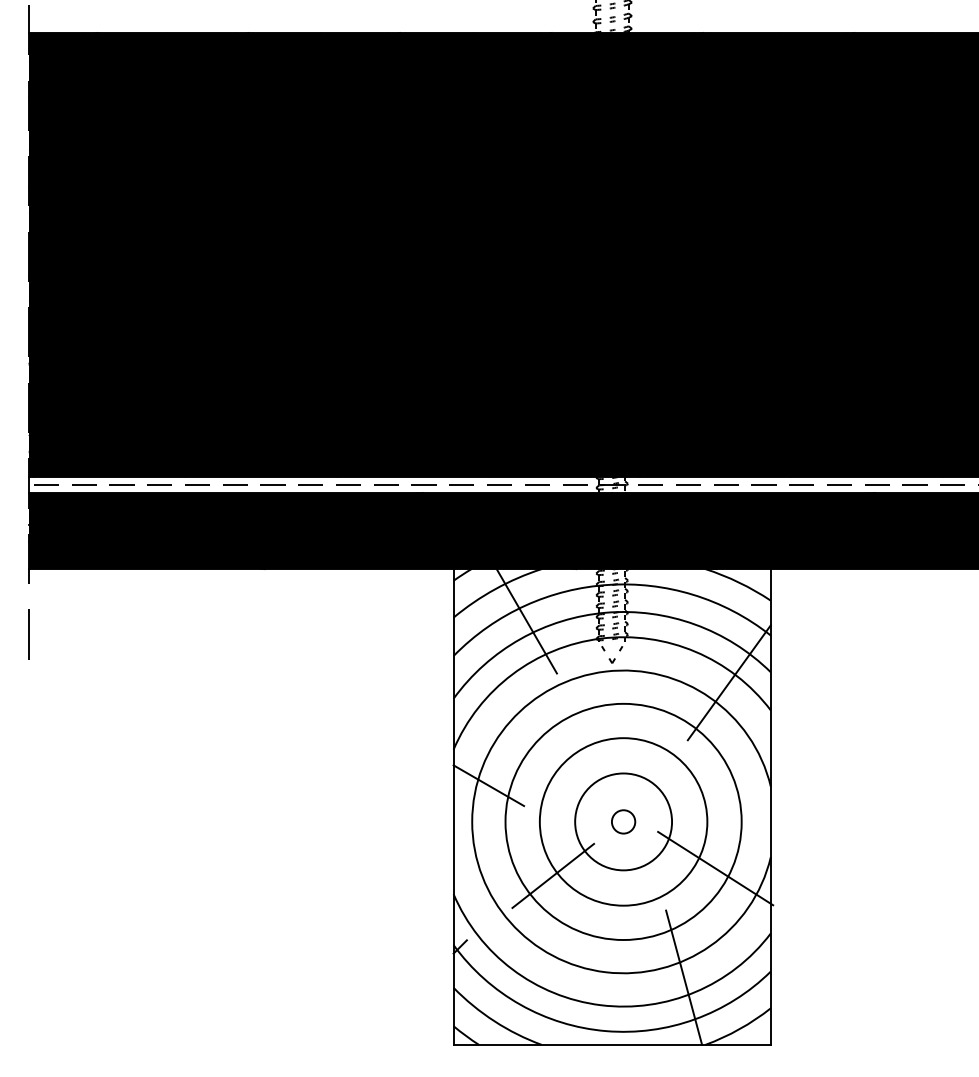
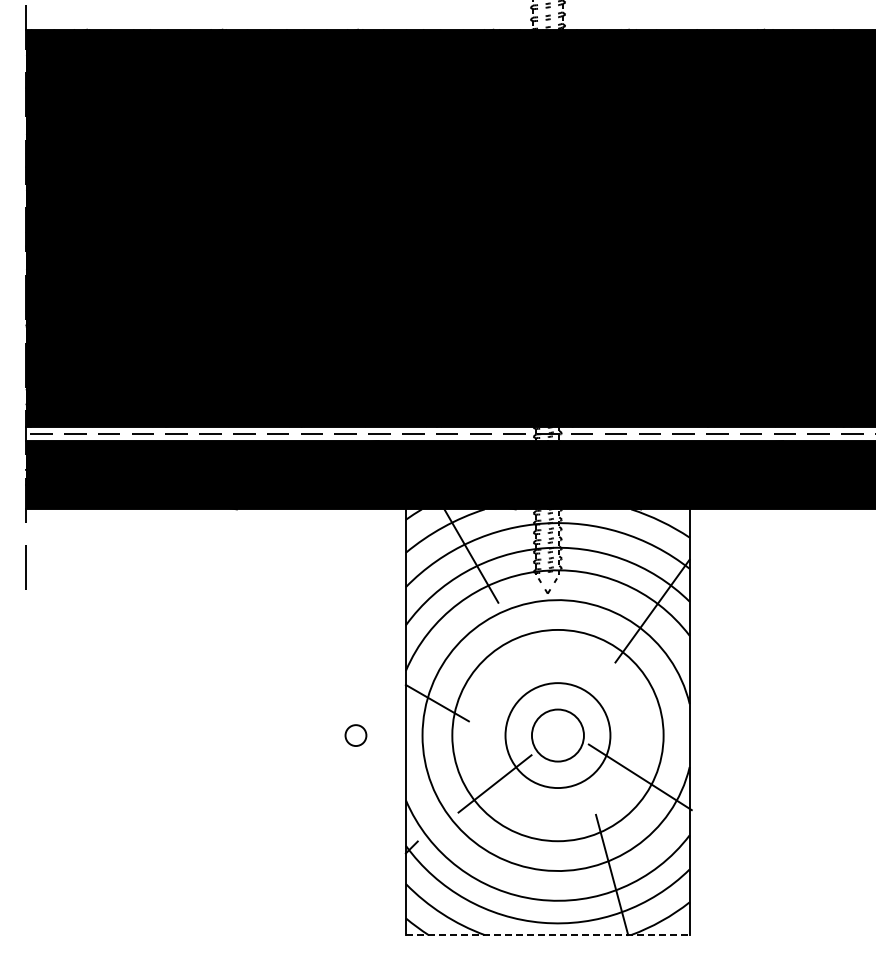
circle: (623, 821) -> (355, 735), moved
circle: (623, 821) -> (557, 735), size x0.6
circle: (623, 821) -> (557, 735), size x0.7
line: (611, 1045) -> (547, 935), solid -> dashed

